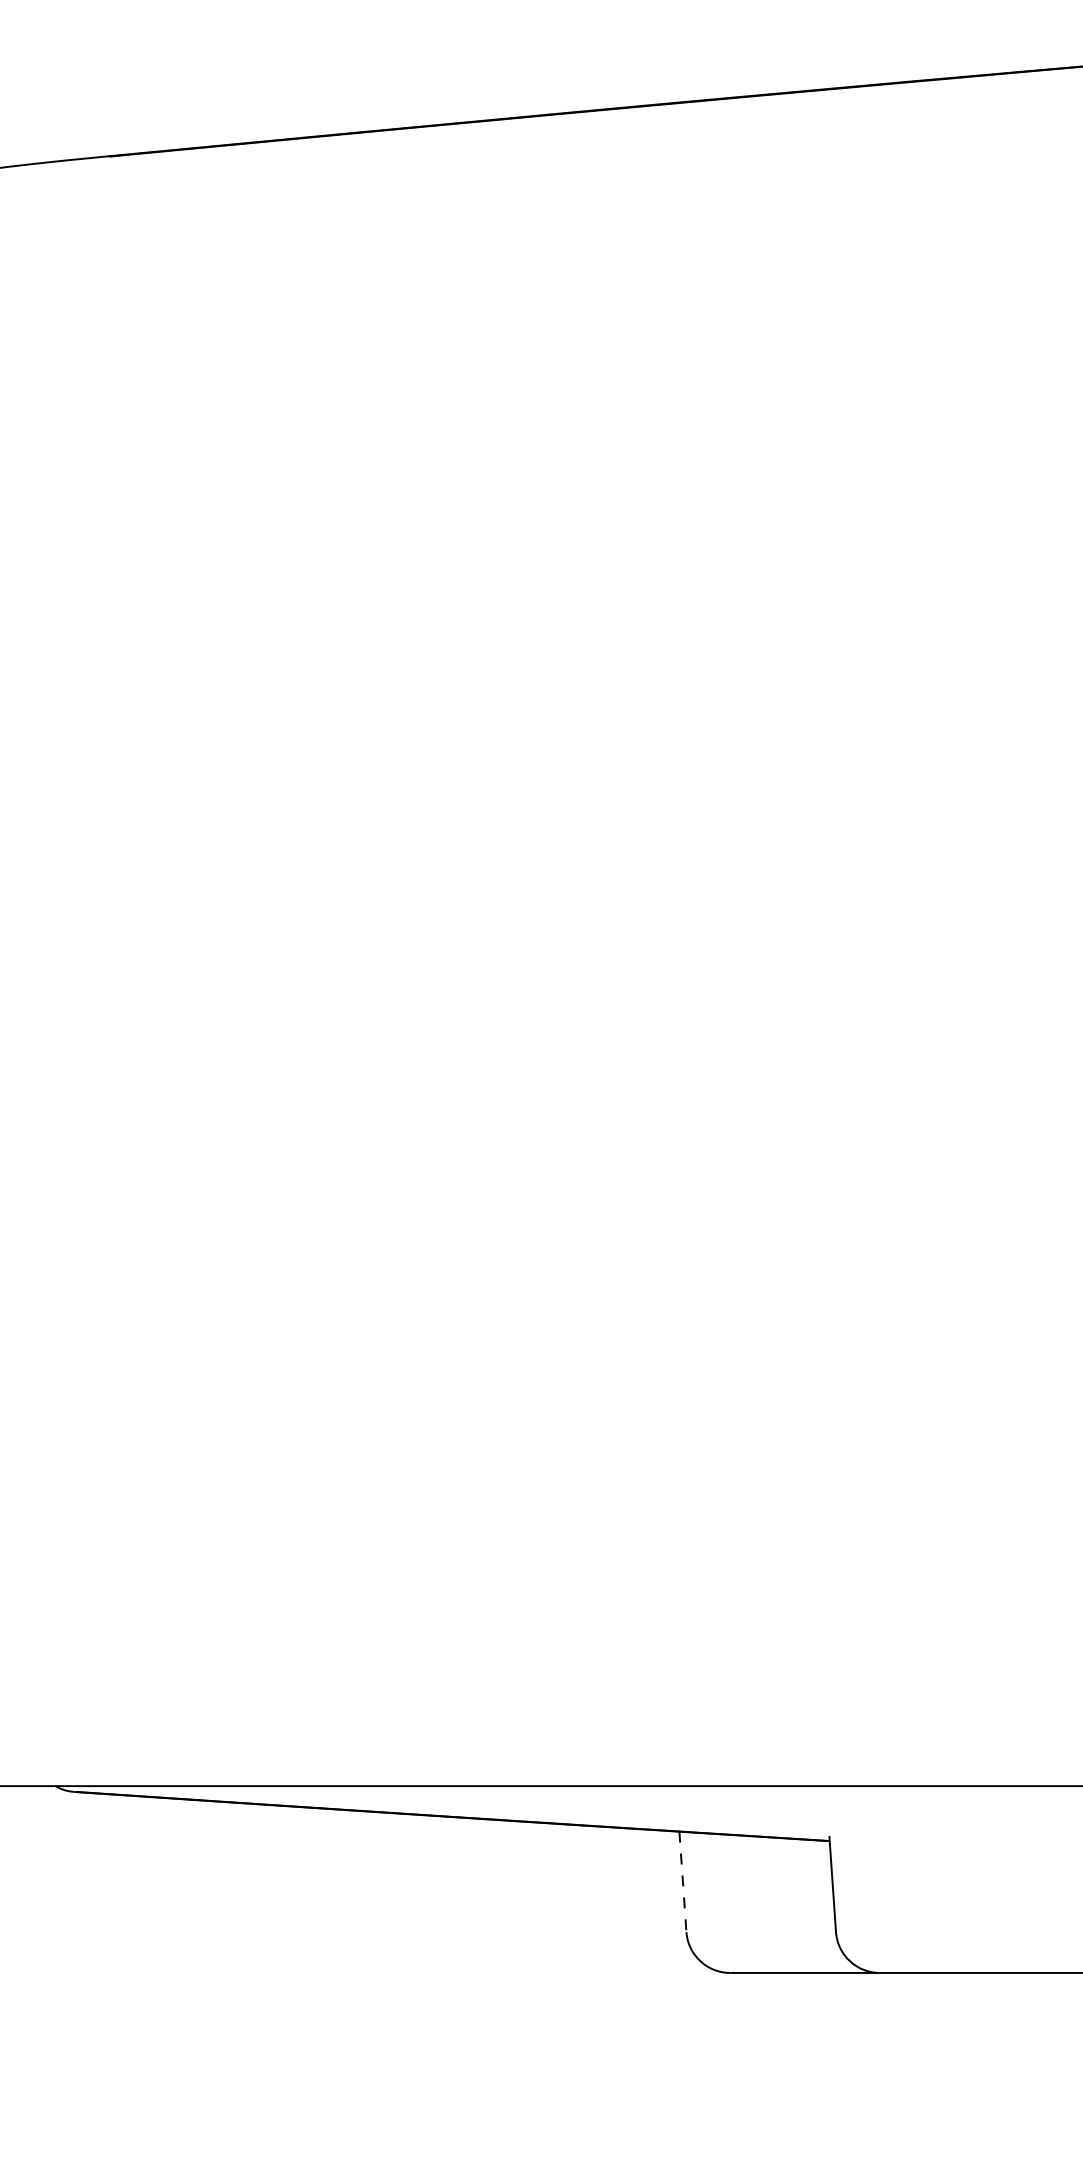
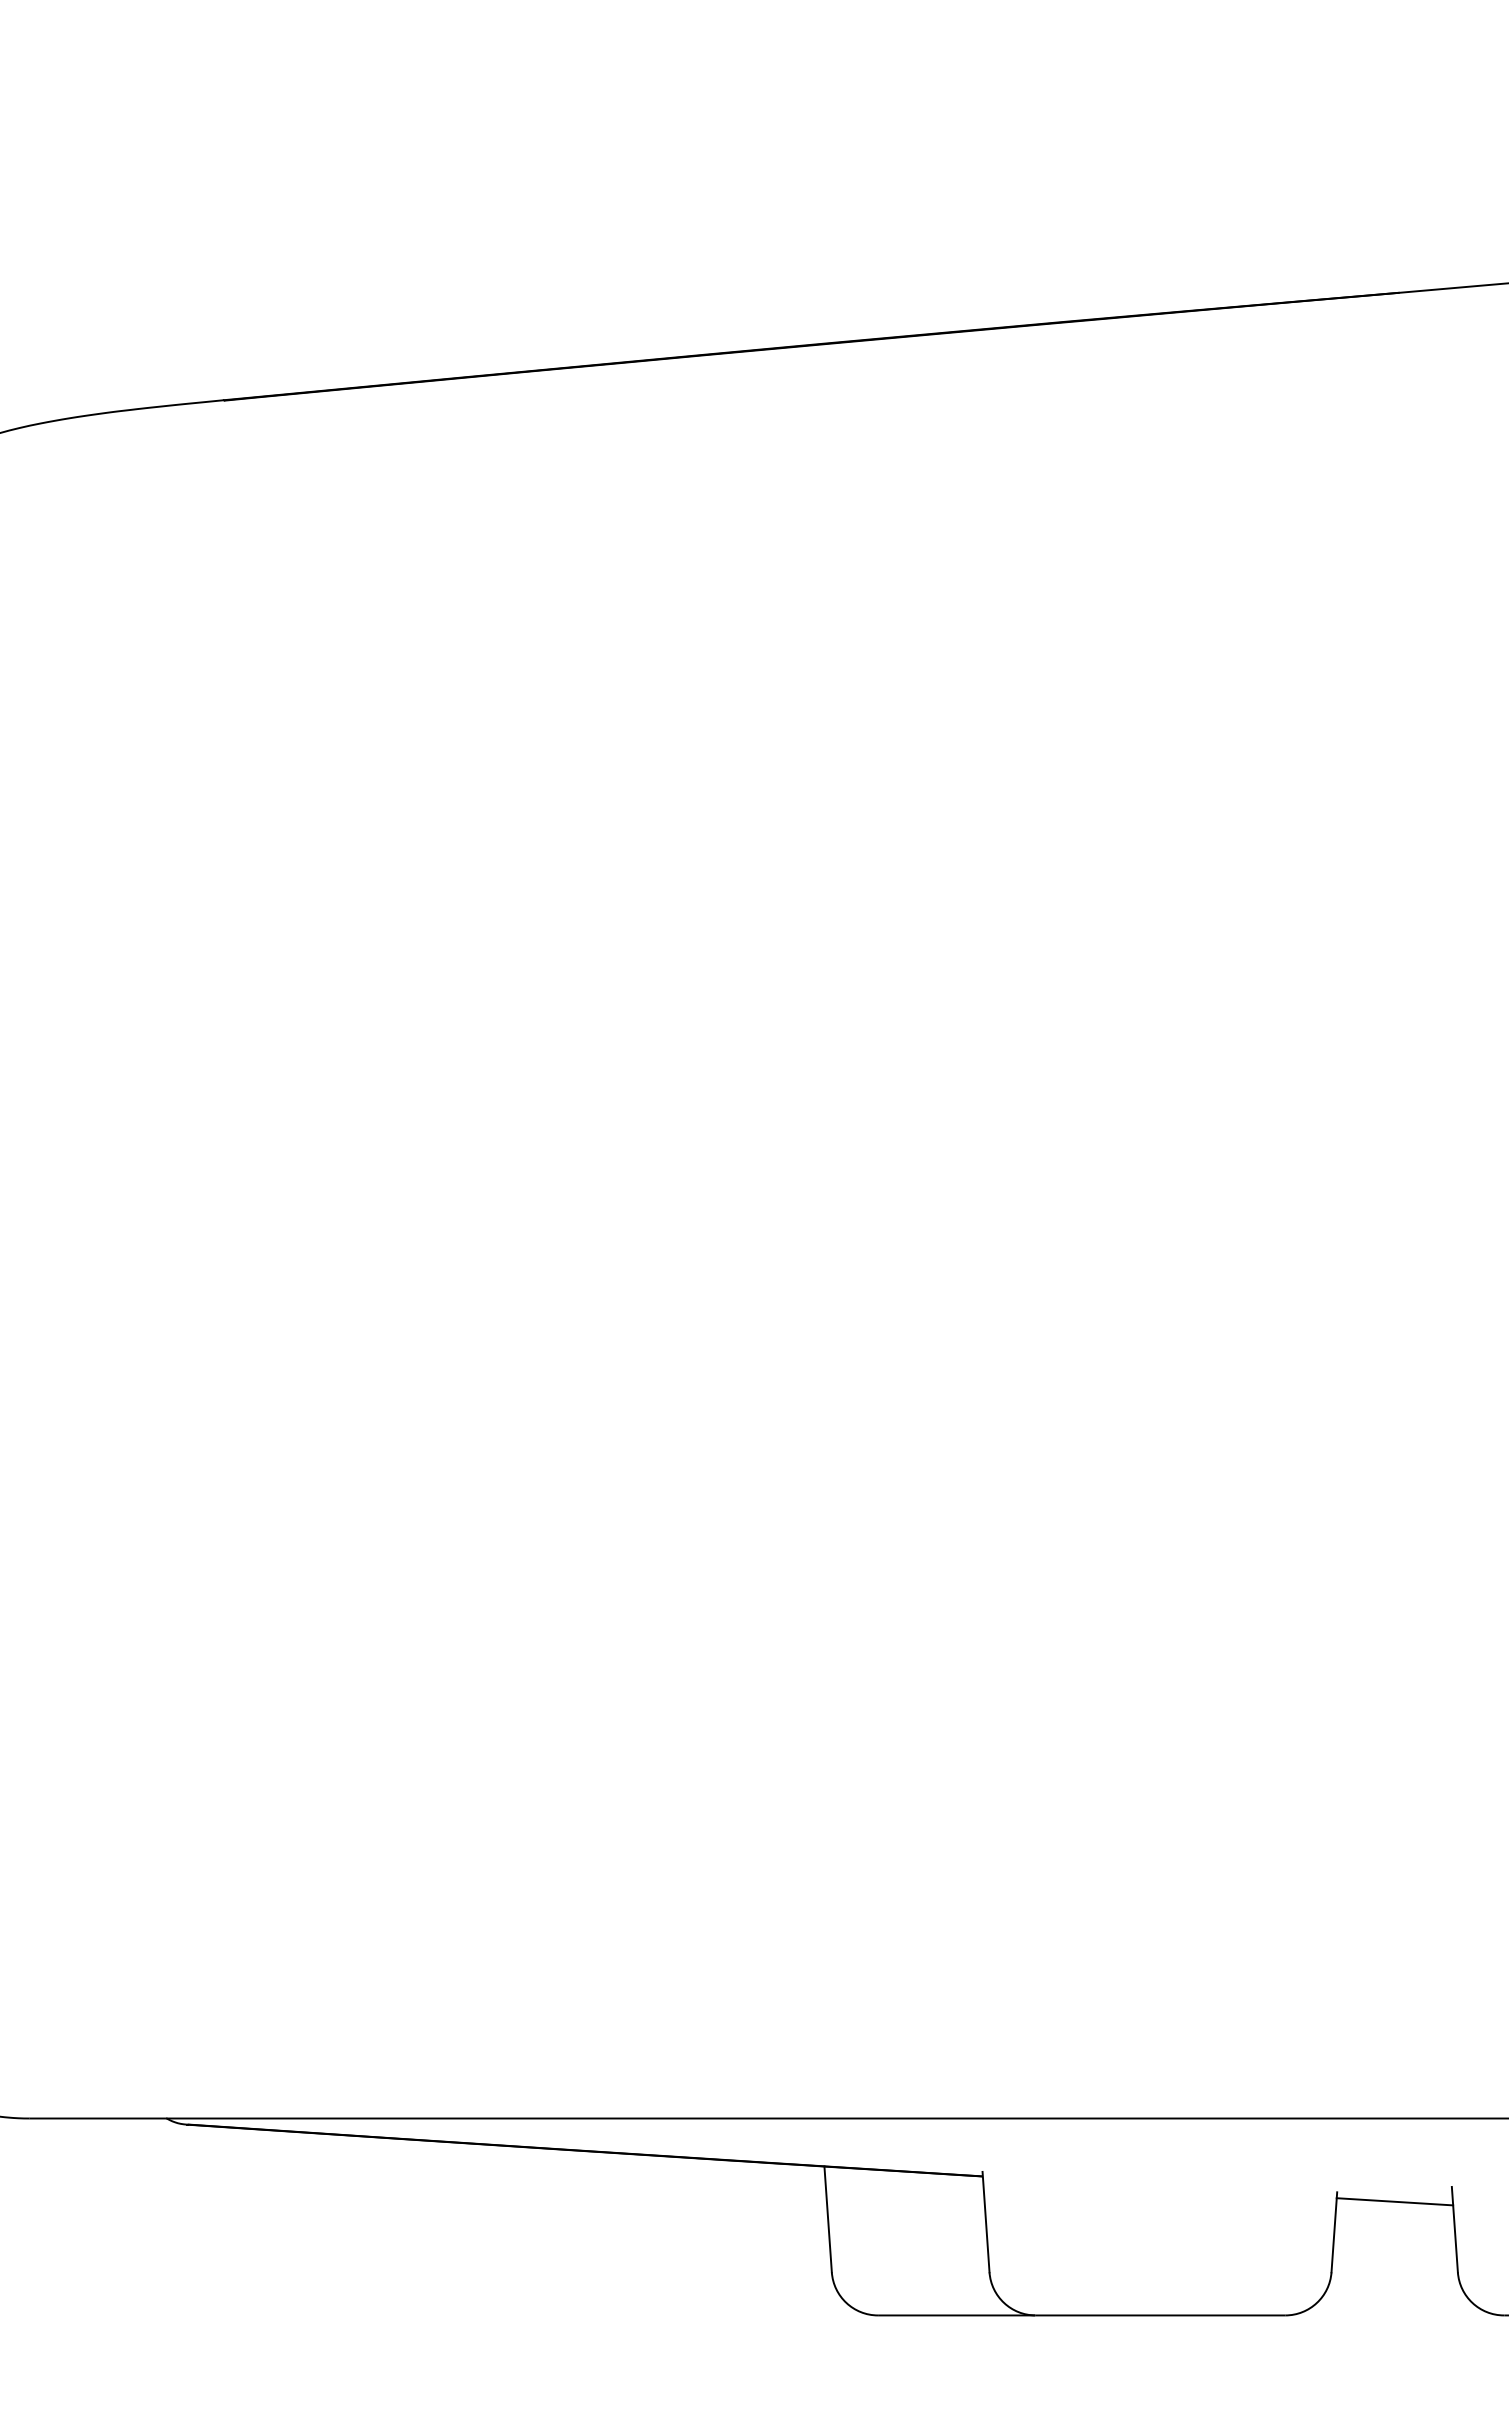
line: (683, 1881) -> (828, 2219), dashed -> solid

